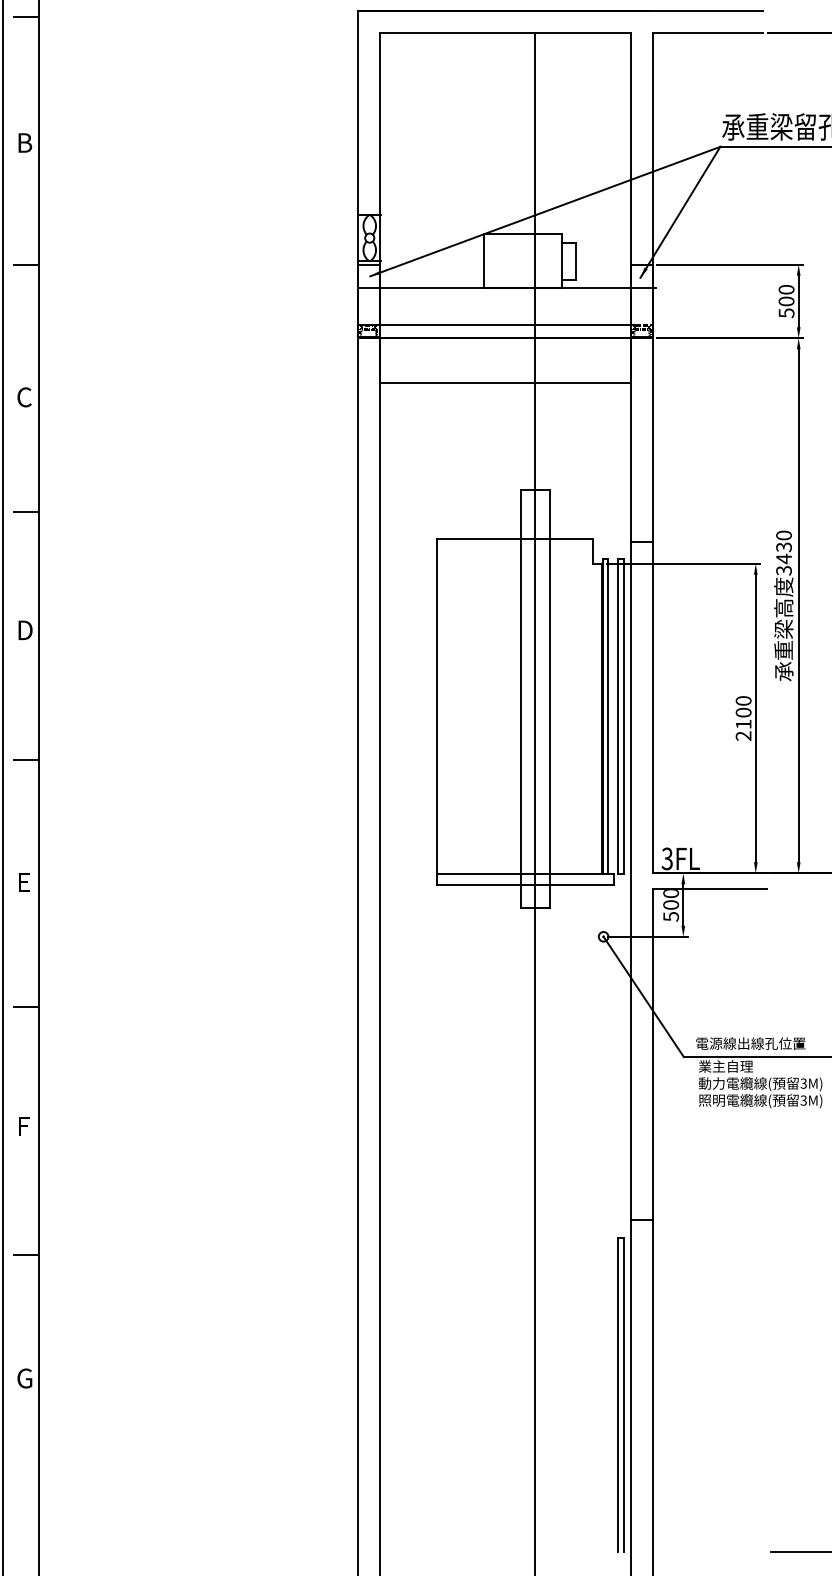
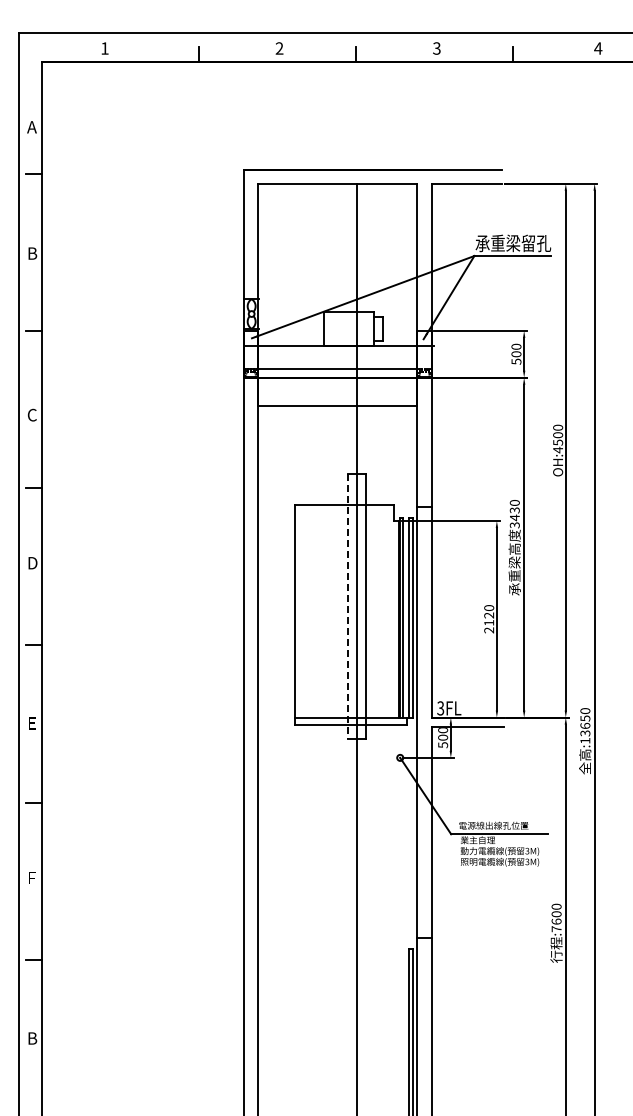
line: (520, 698) -> (347, 606), solid -> dashed
text: (744, 712) -> (489, 615), 2100 -> 2120
text: (24, 1378) -> (32, 1038), G -> B

